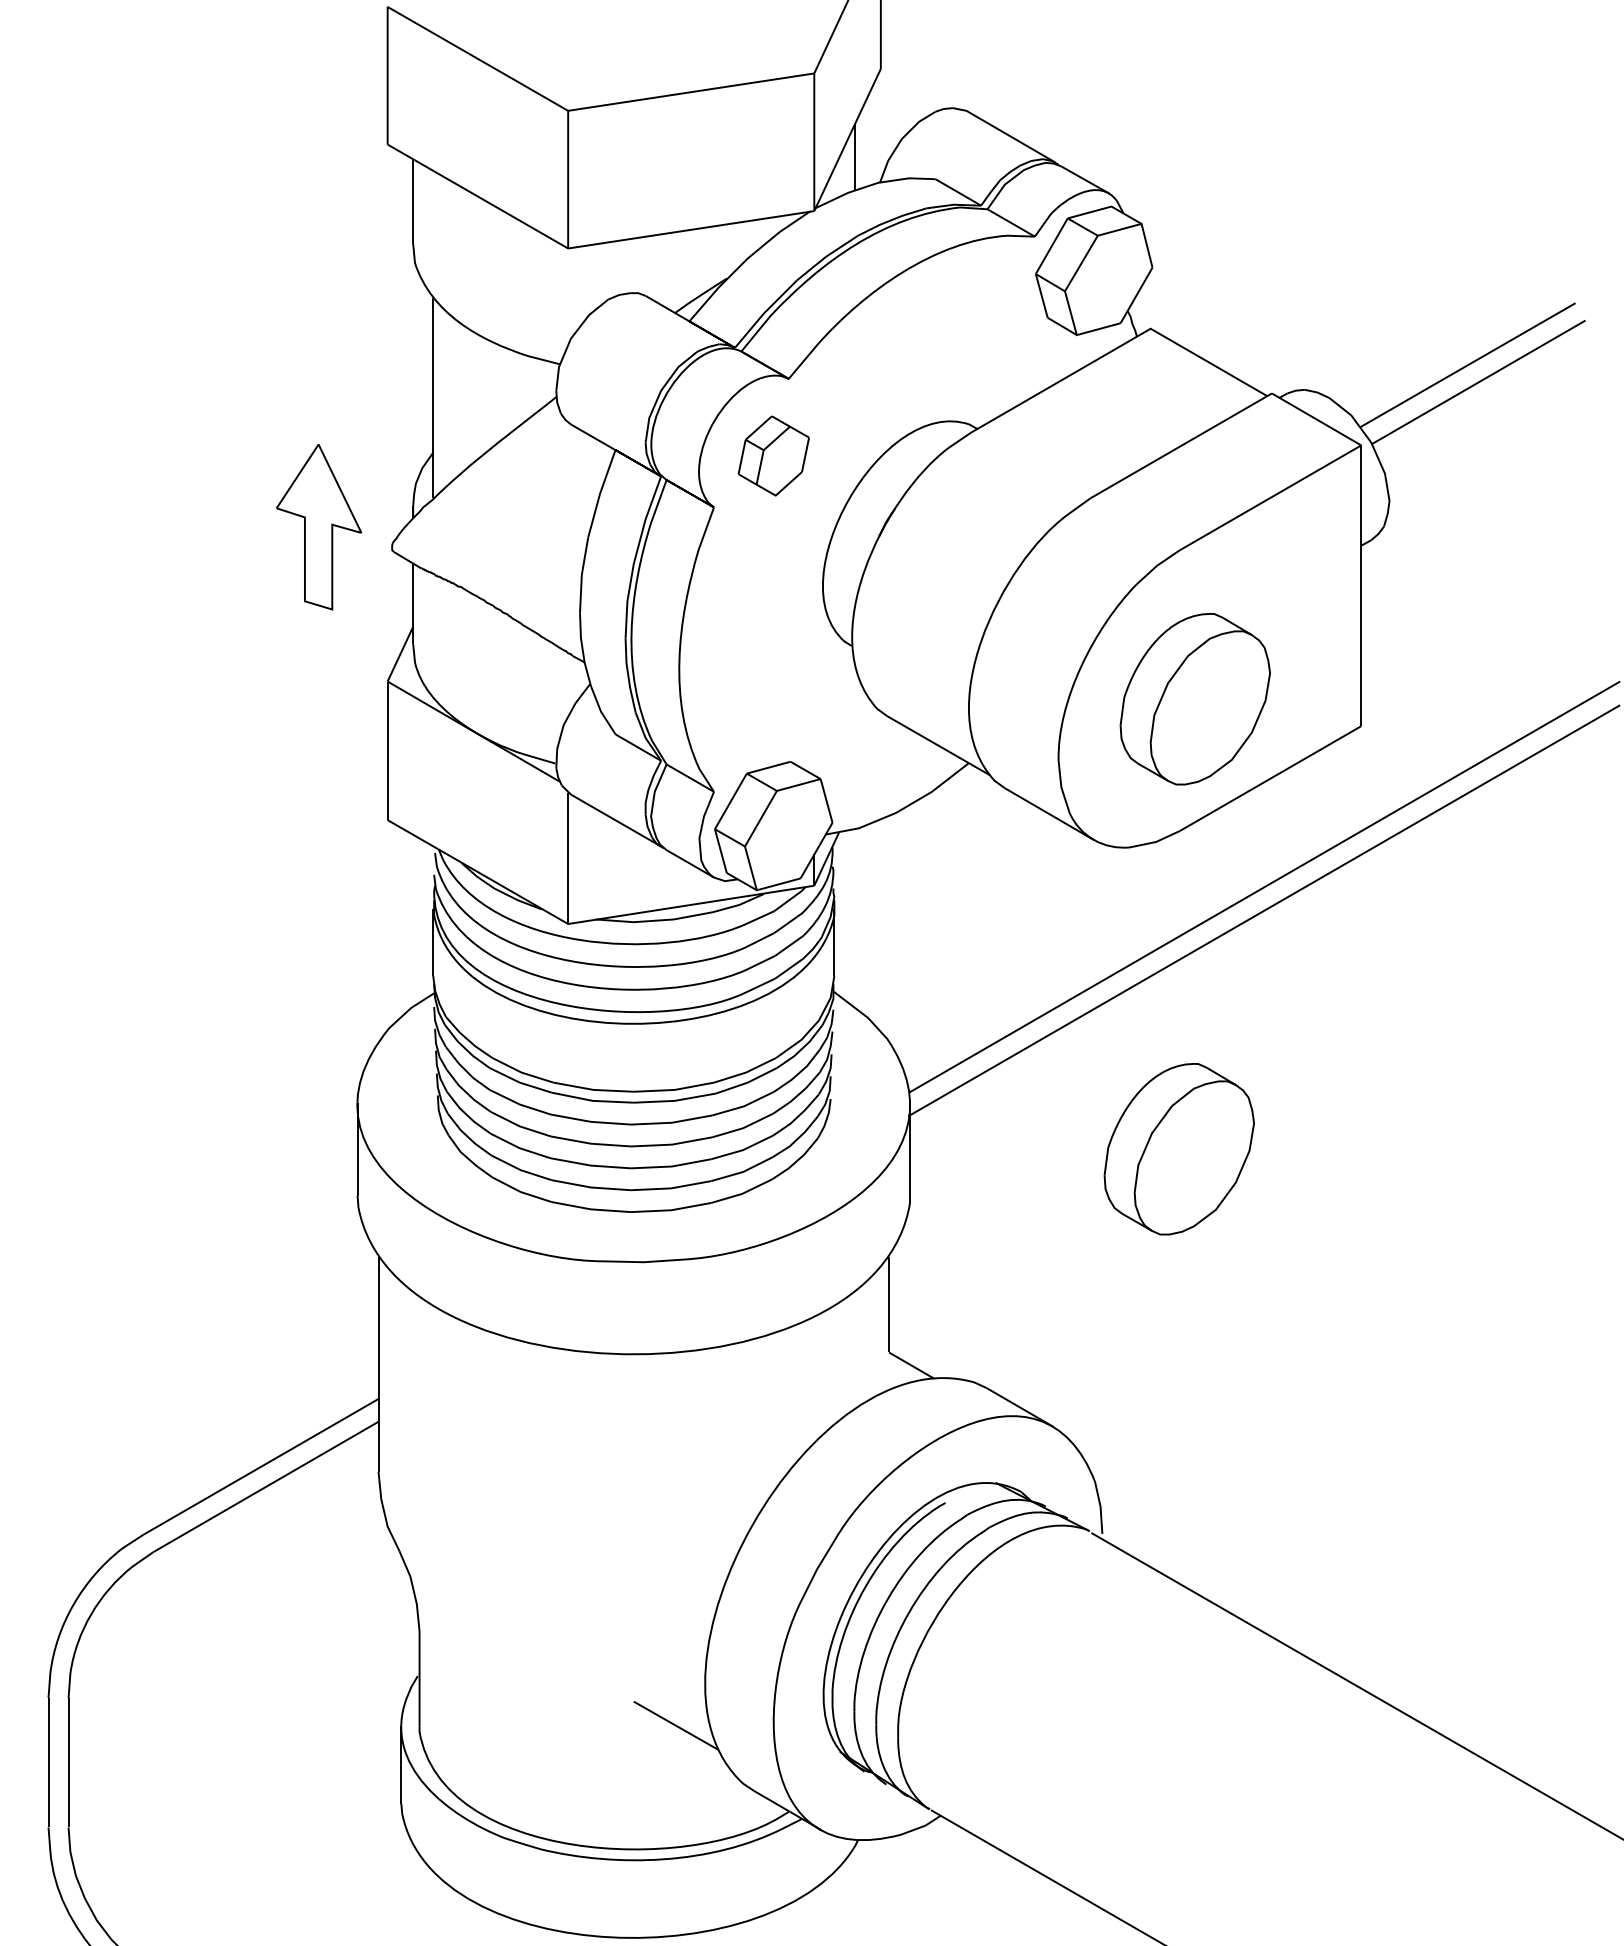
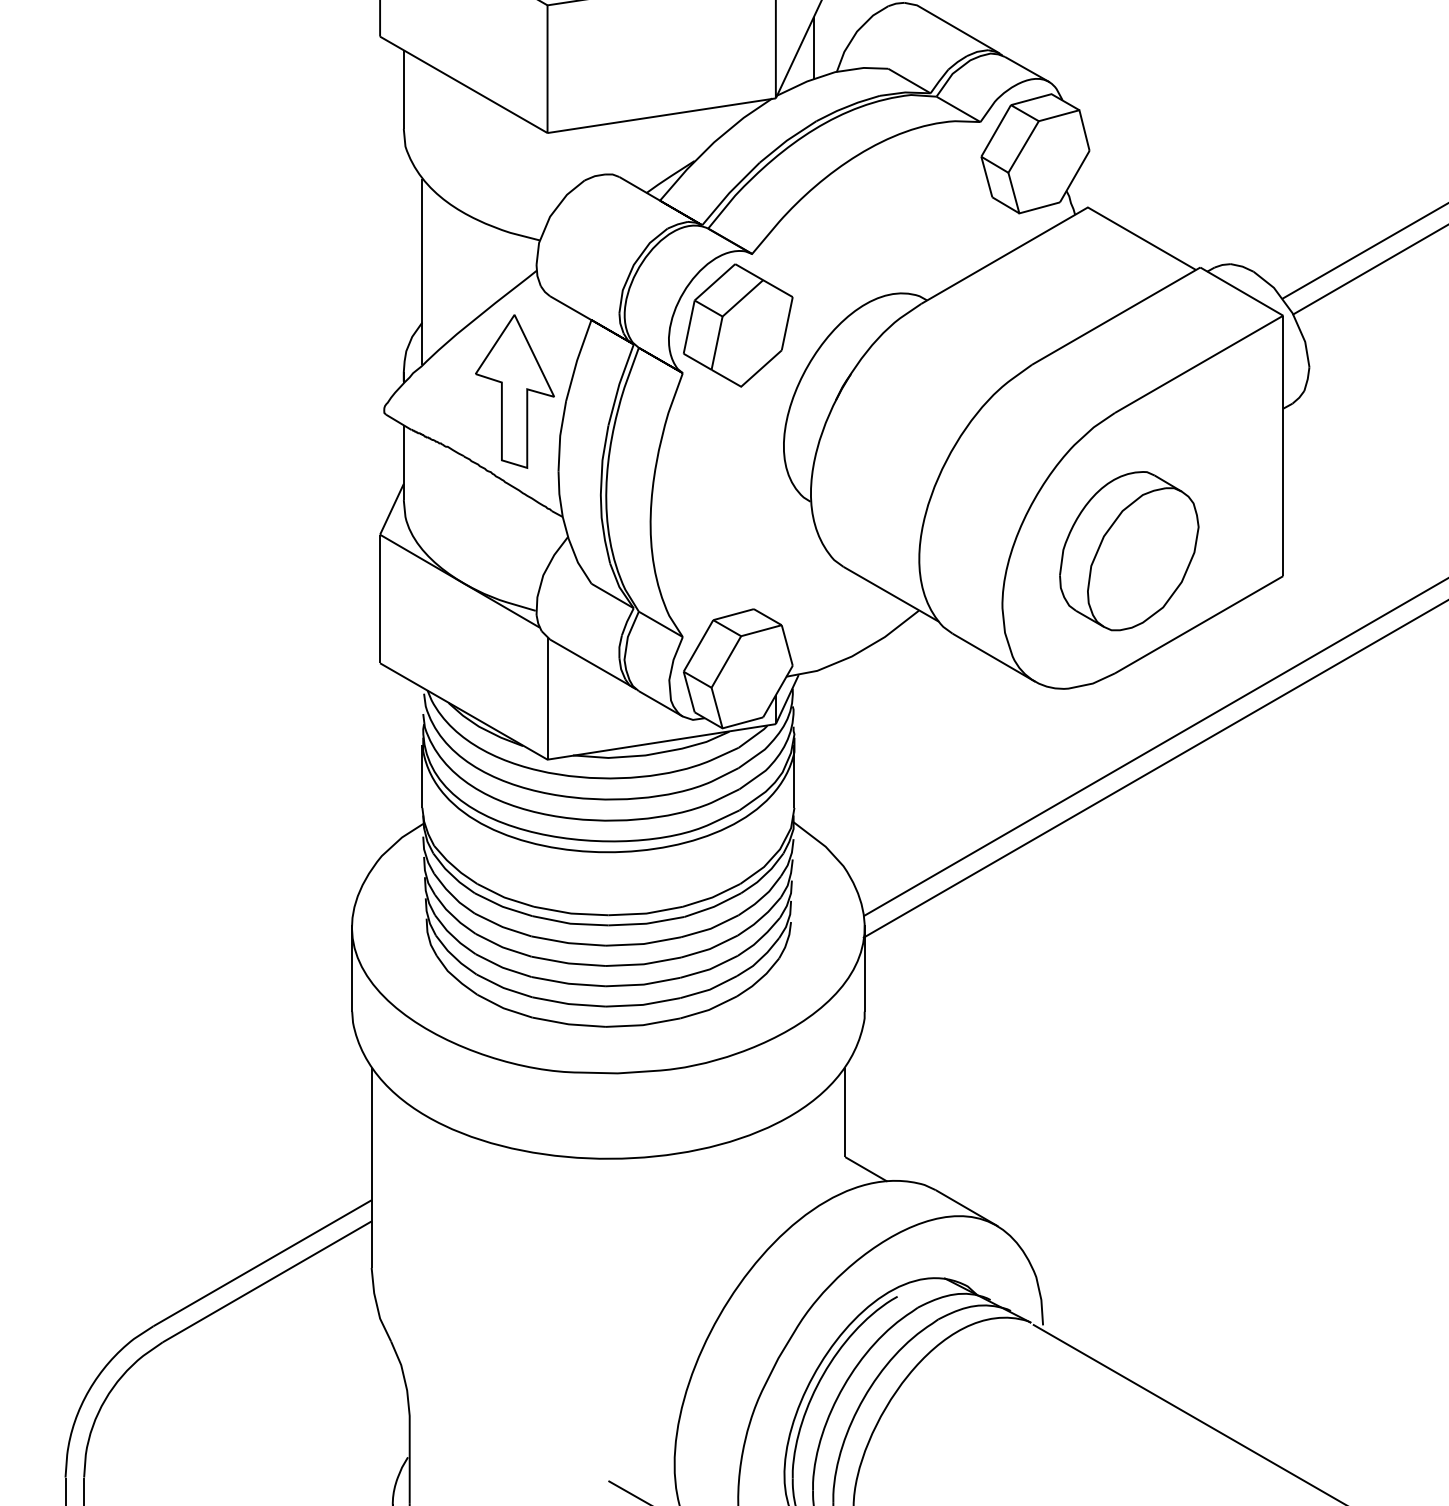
part: (773, 455) -> (738, 325), size x1.67
part: (319, 527) -> (515, 391), moved
part: (1178, 1149) -> (1113, 968), removed

